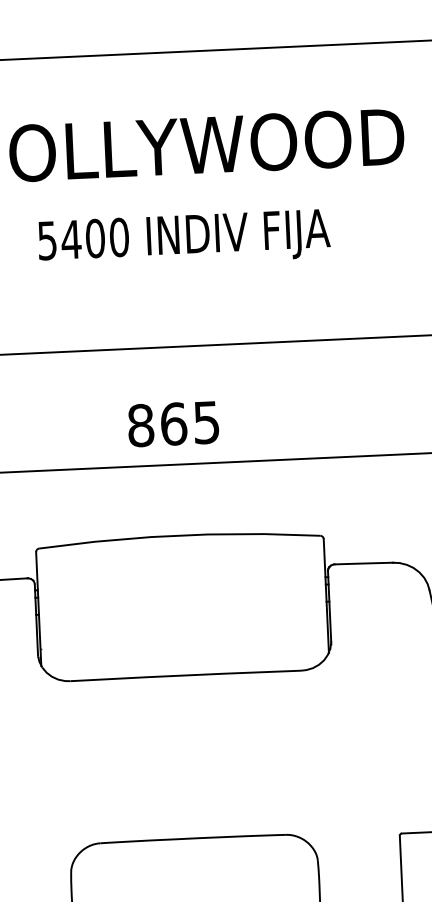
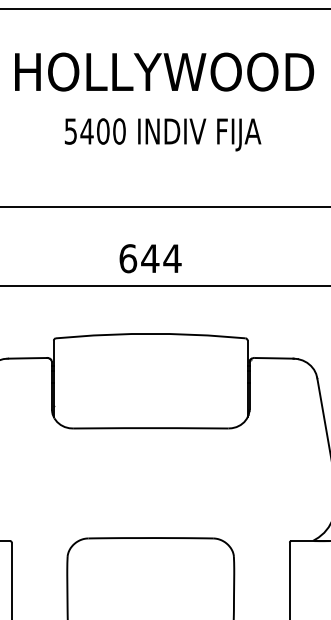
text: (174, 423) -> (150, 258), 865 -> 644

